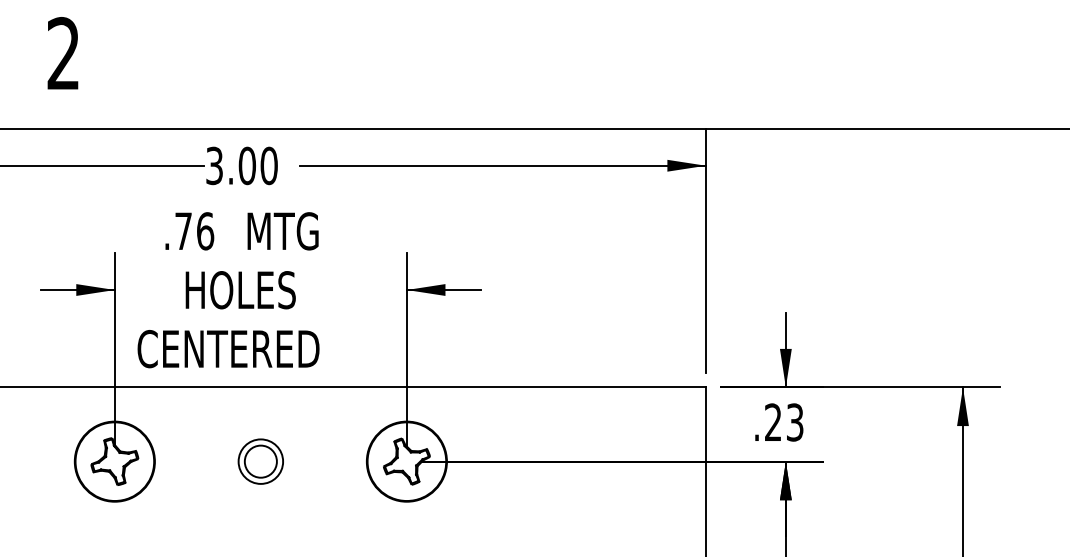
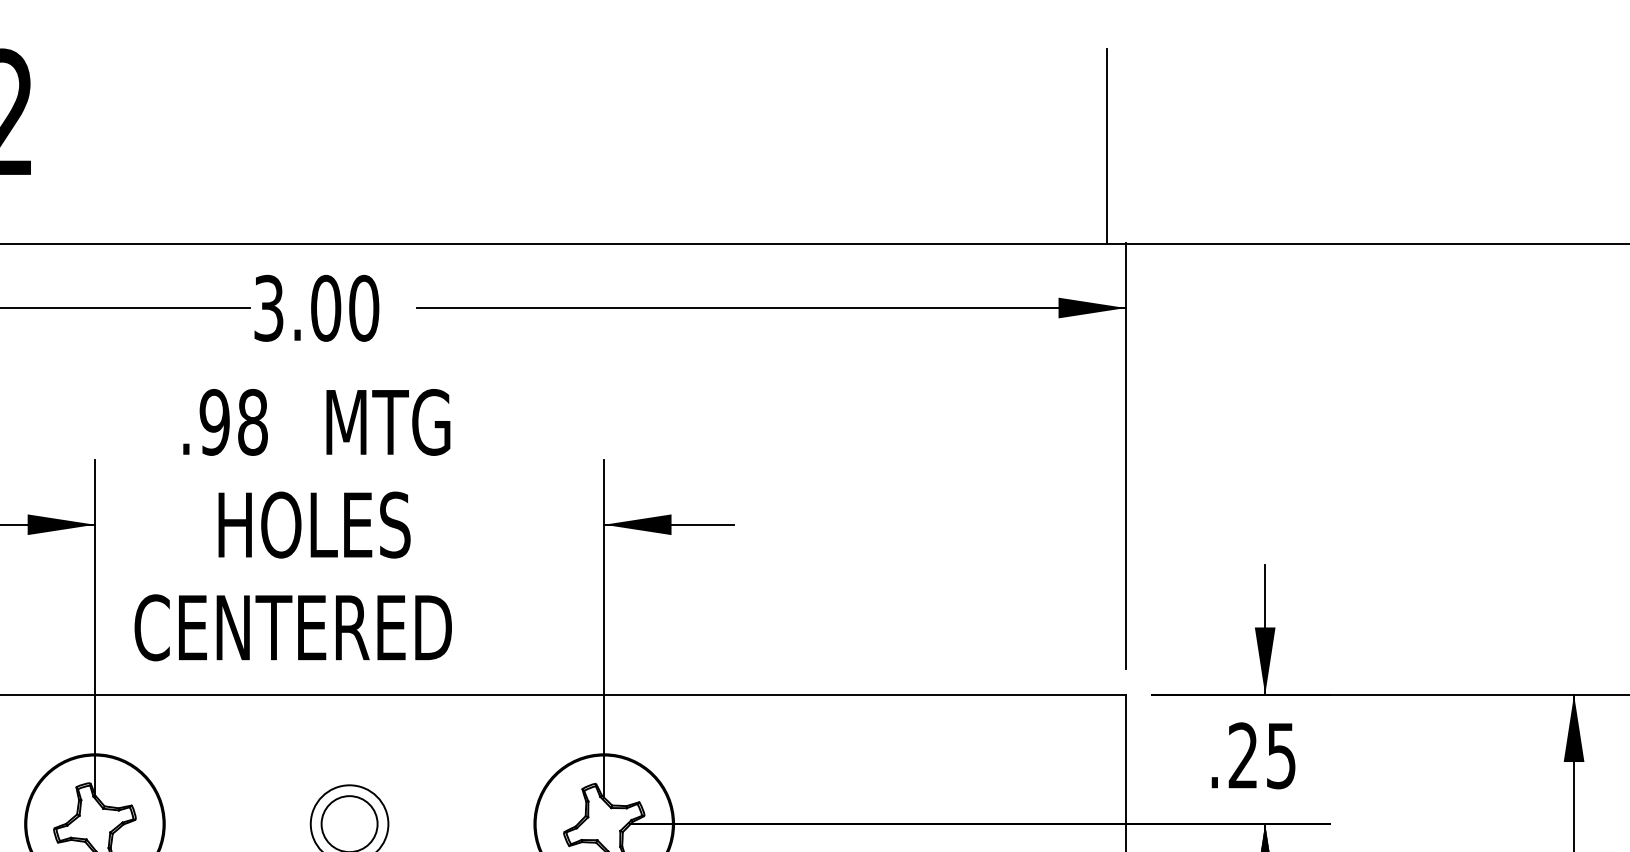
line: (695, 72) -> (1107, 145), added
text: (194, 231) -> (233, 422), .76 -> .98
text: (795, 422) -> (1281, 755), .23 -> .25

